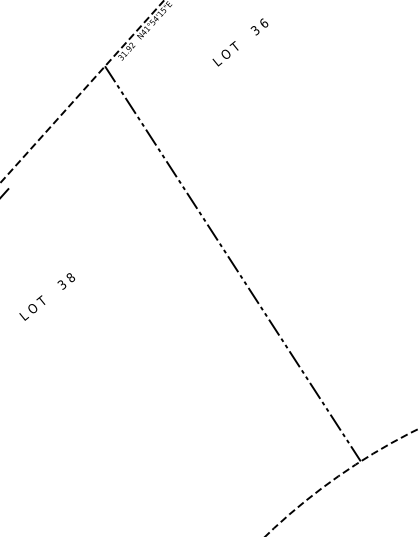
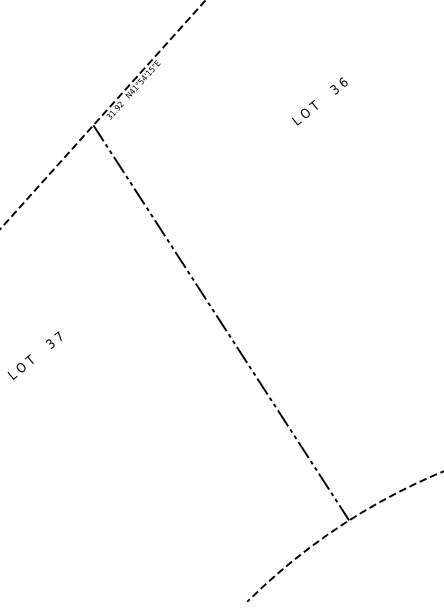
text: (240, 42) -> (319, 101), moved
text: (70, 277) -> (58, 336), 8 -> 7

